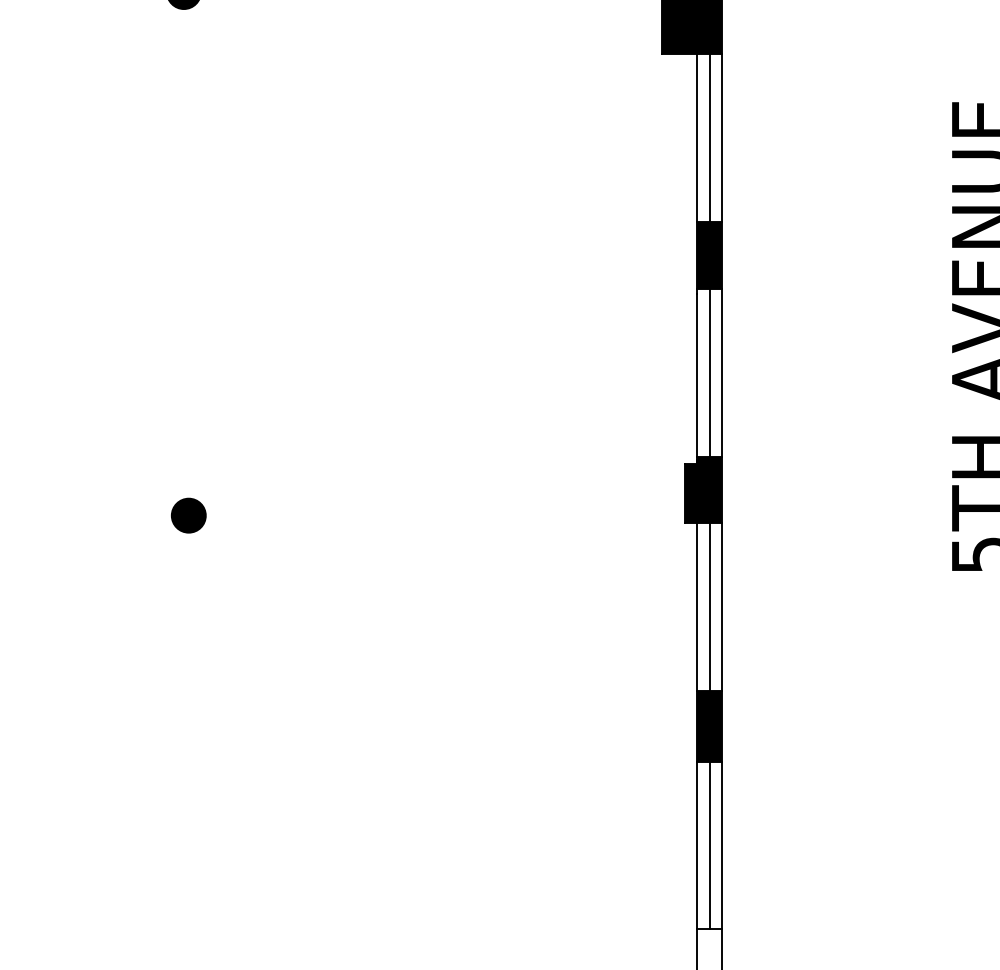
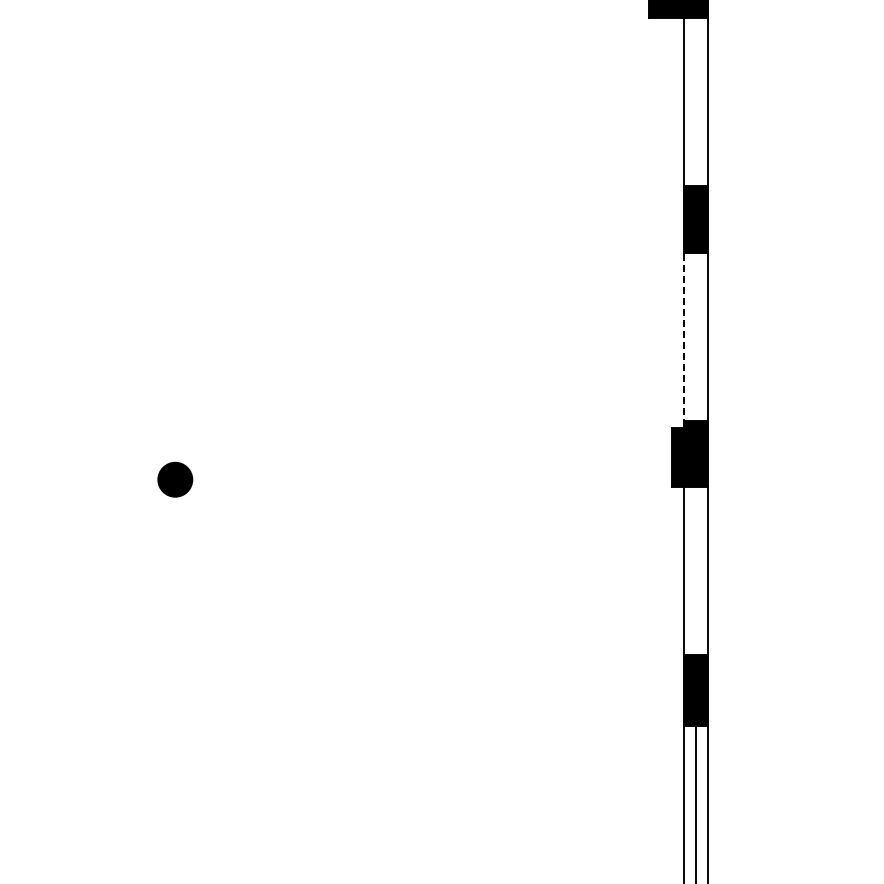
line: (709, 137) -> (696, 101), removed
line: (709, 372) -> (696, 336), removed
line: (697, 377) -> (684, 341), solid -> dashed
line: (709, 606) -> (696, 570), removed

